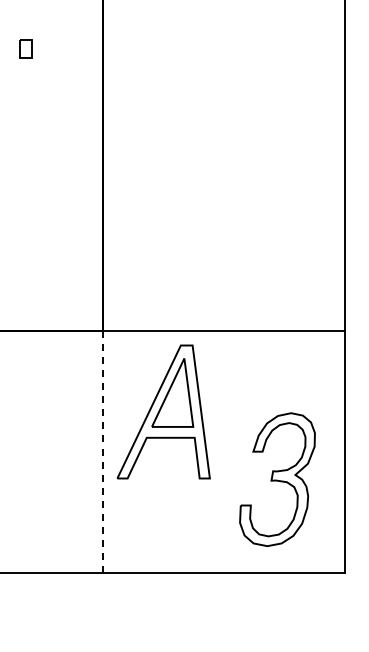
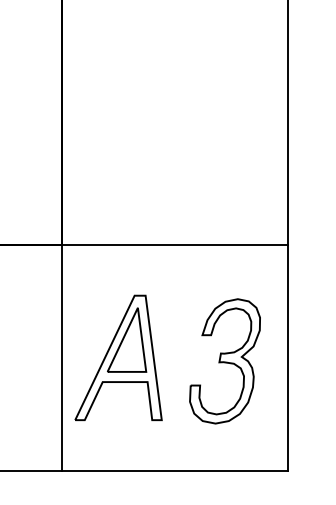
part: (163, 411) -> (118, 357), moved
line: (103, 452) -> (62, 358), dashed -> solid
part: (277, 479) -> (225, 361), moved

